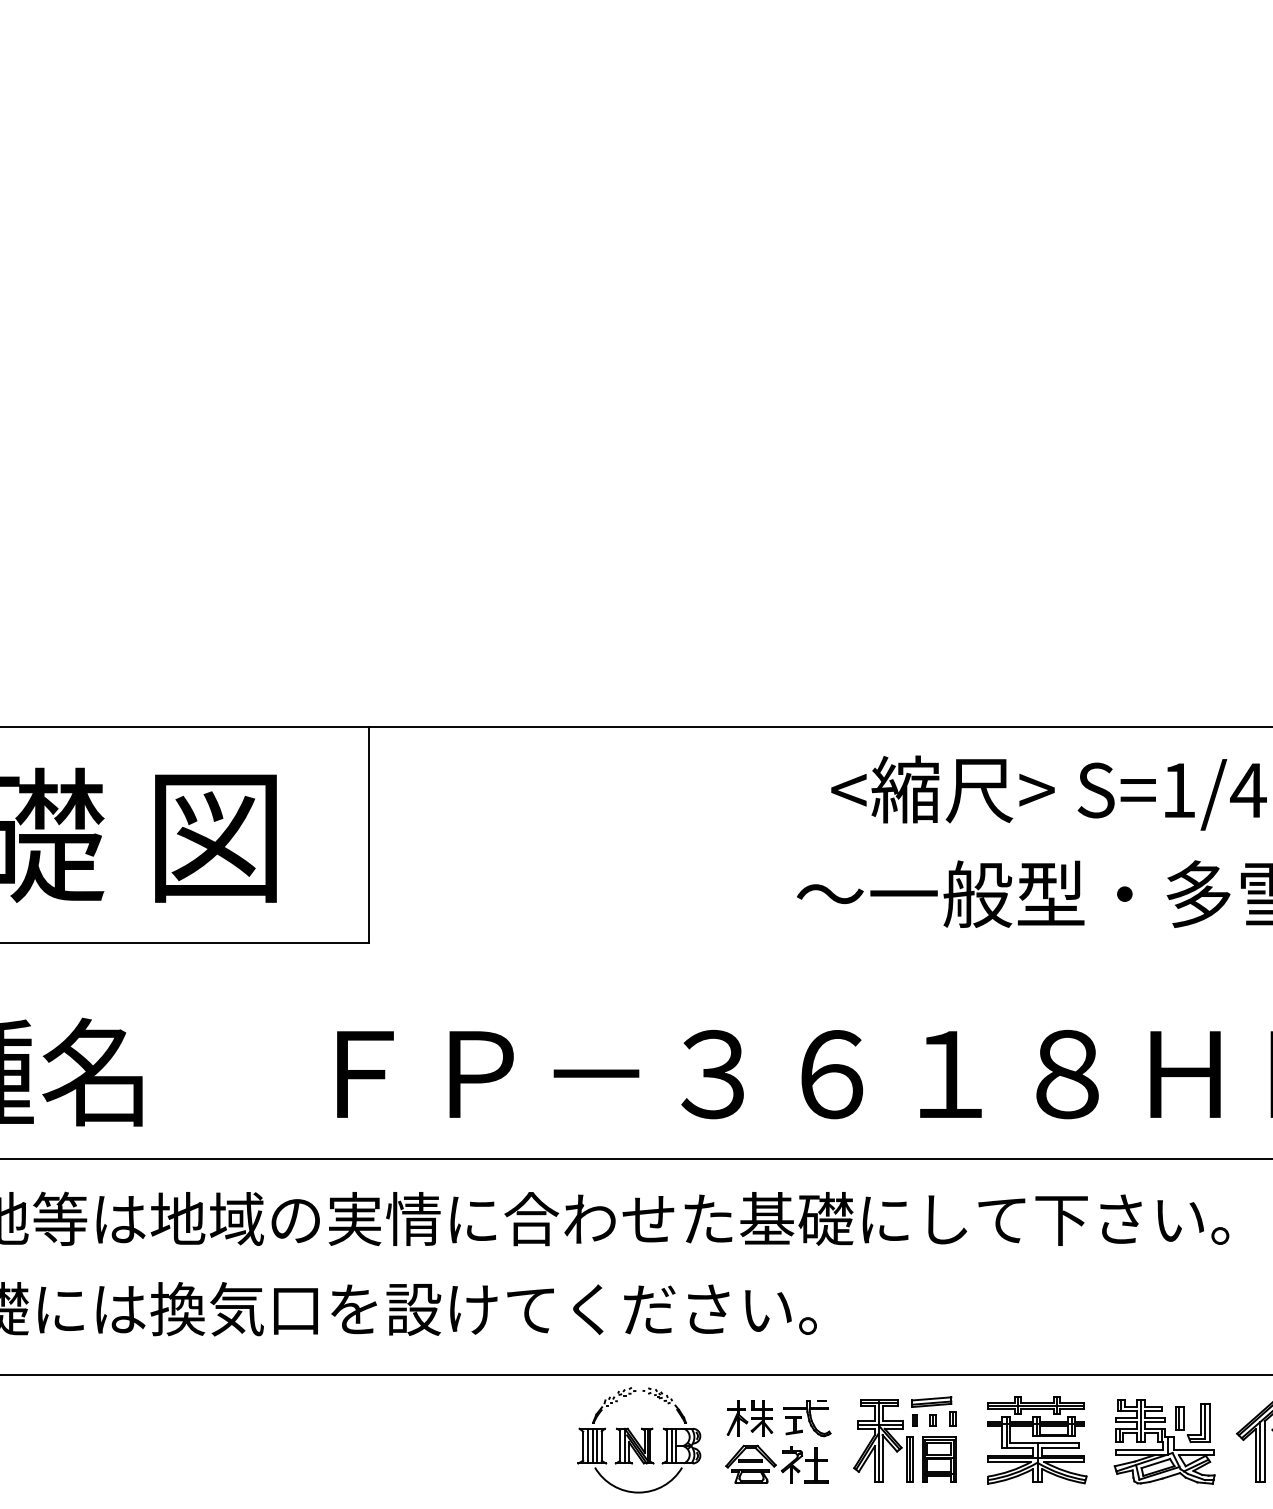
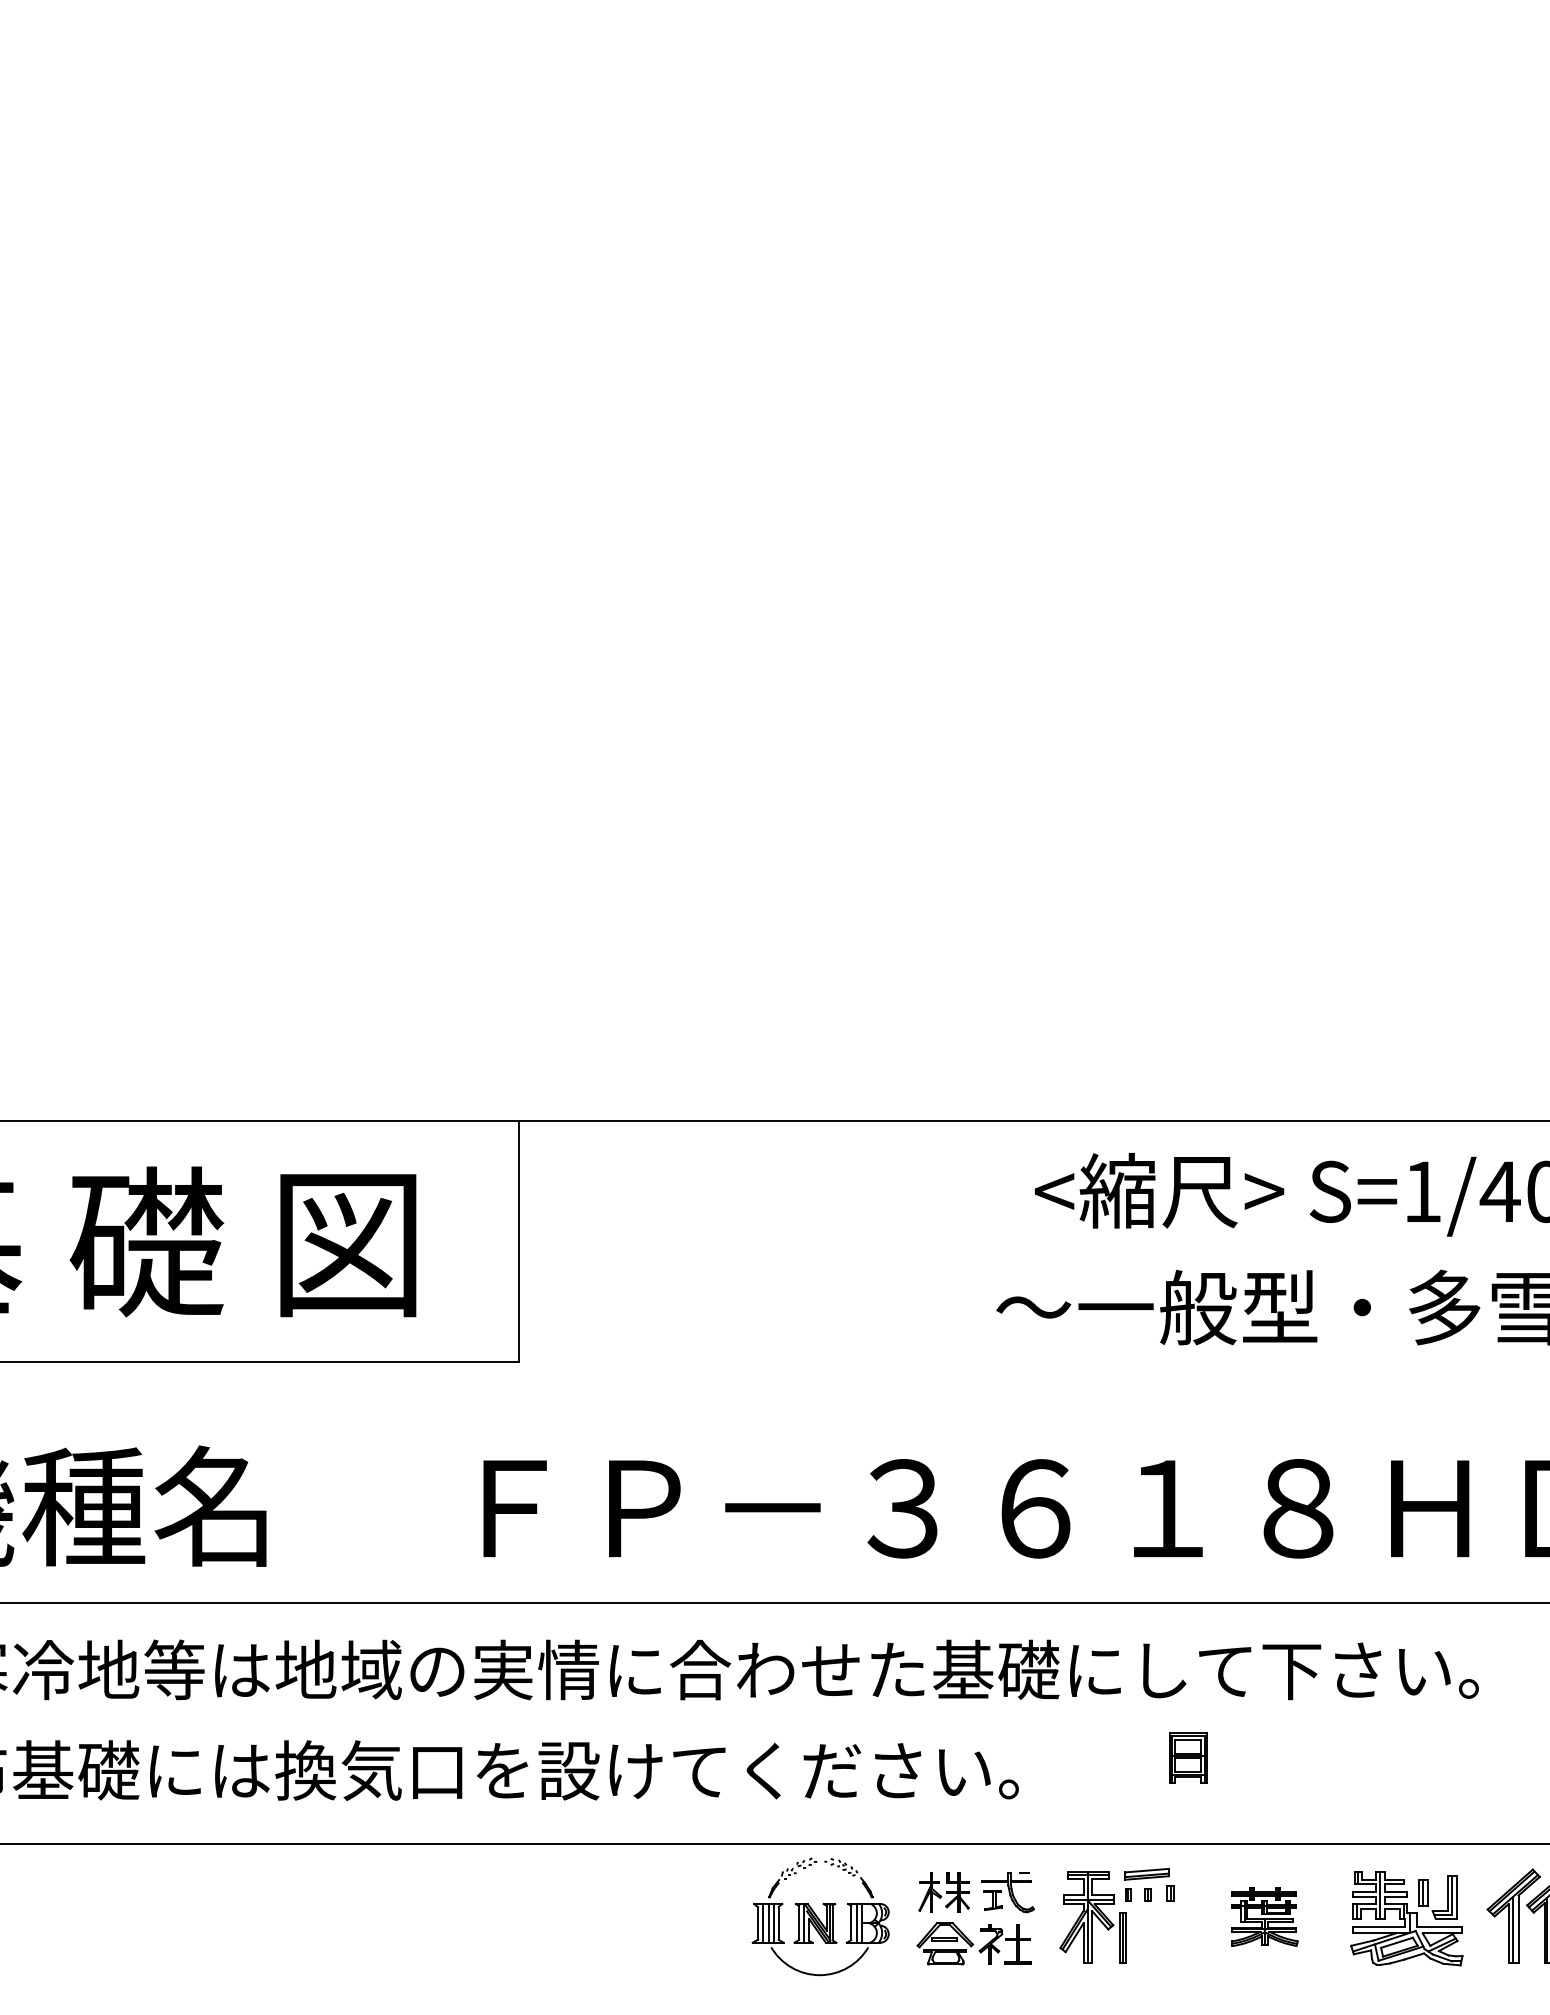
part: (1037, 1440) -> (1264, 1917), size x0.6
part: (939, 1458) -> (1188, 1757), moved

